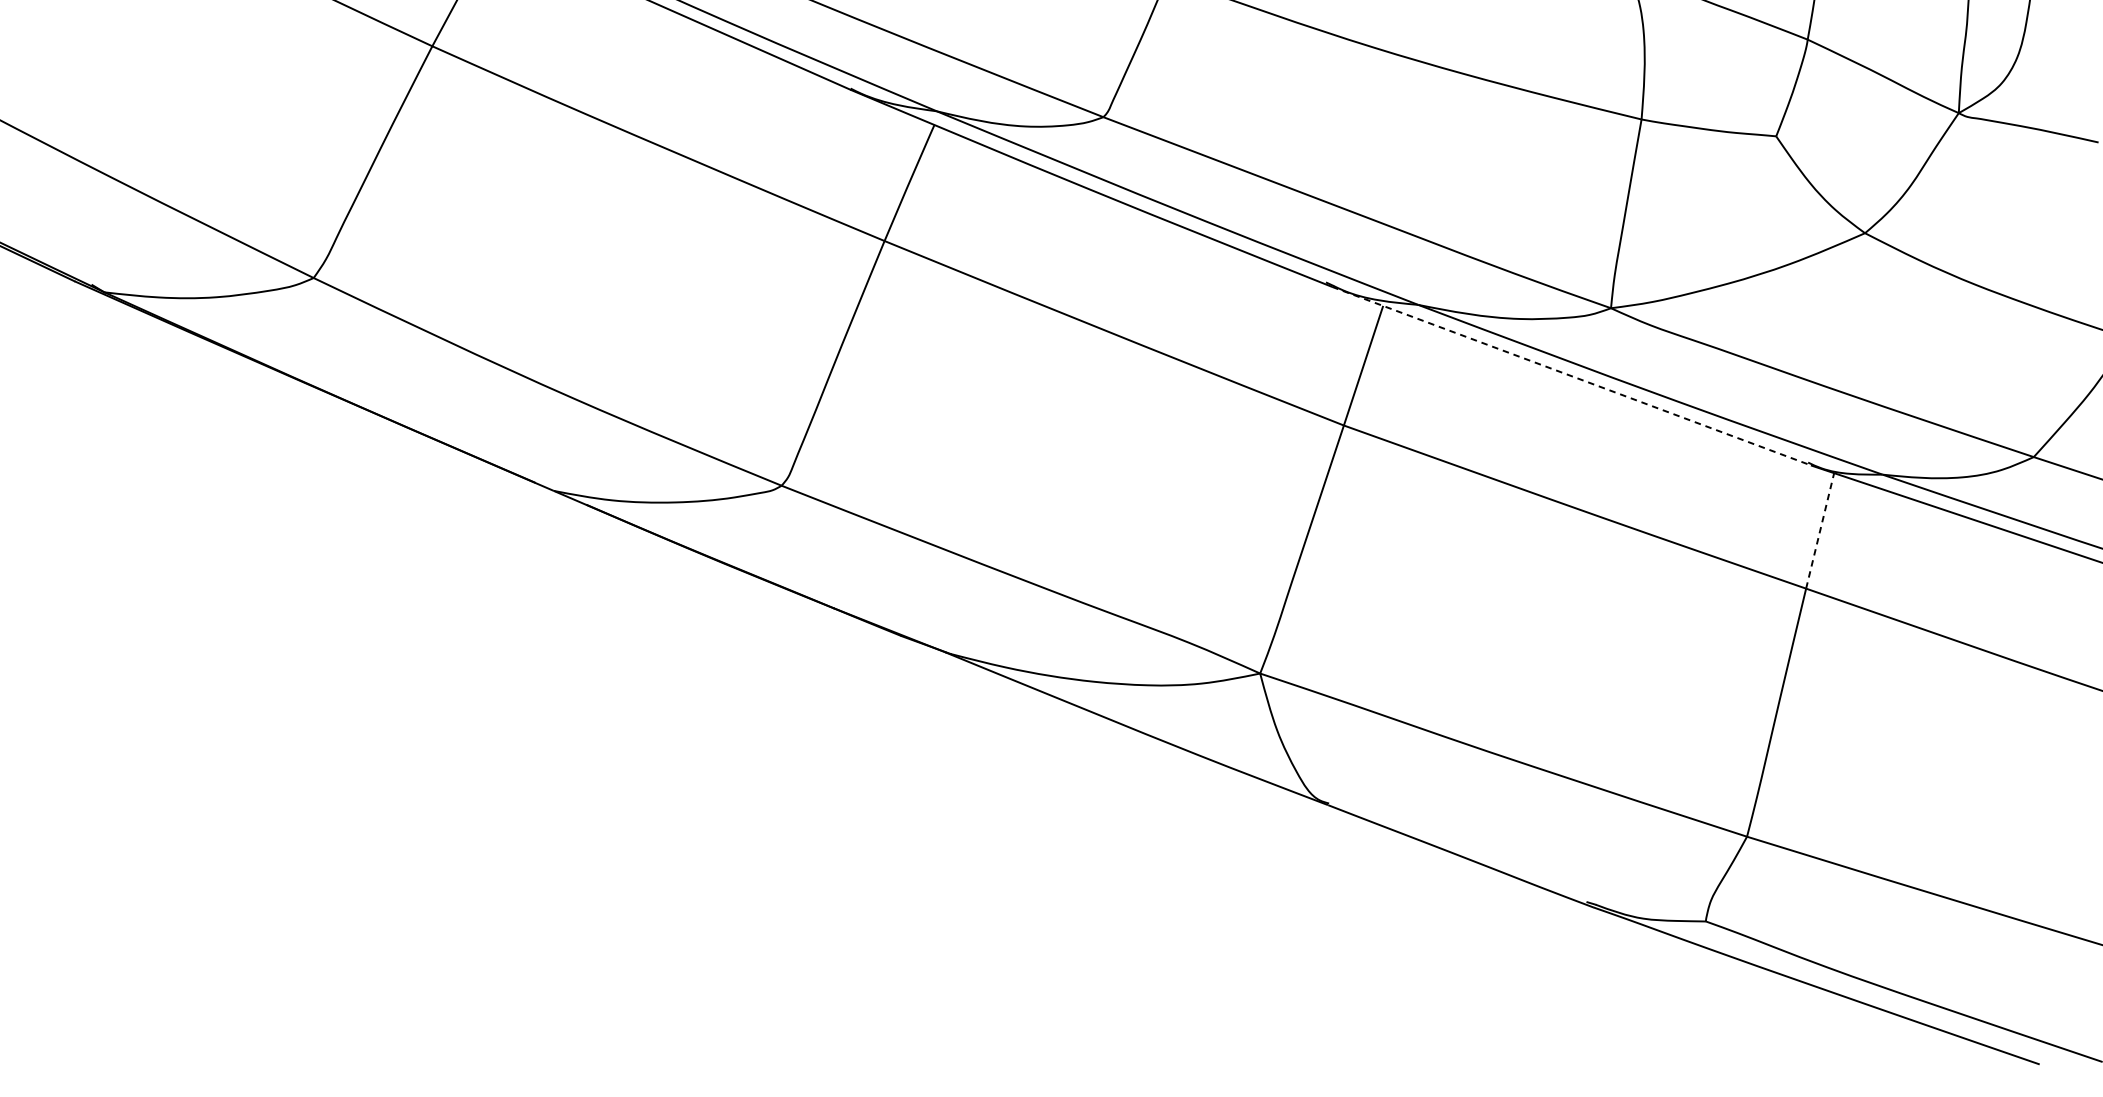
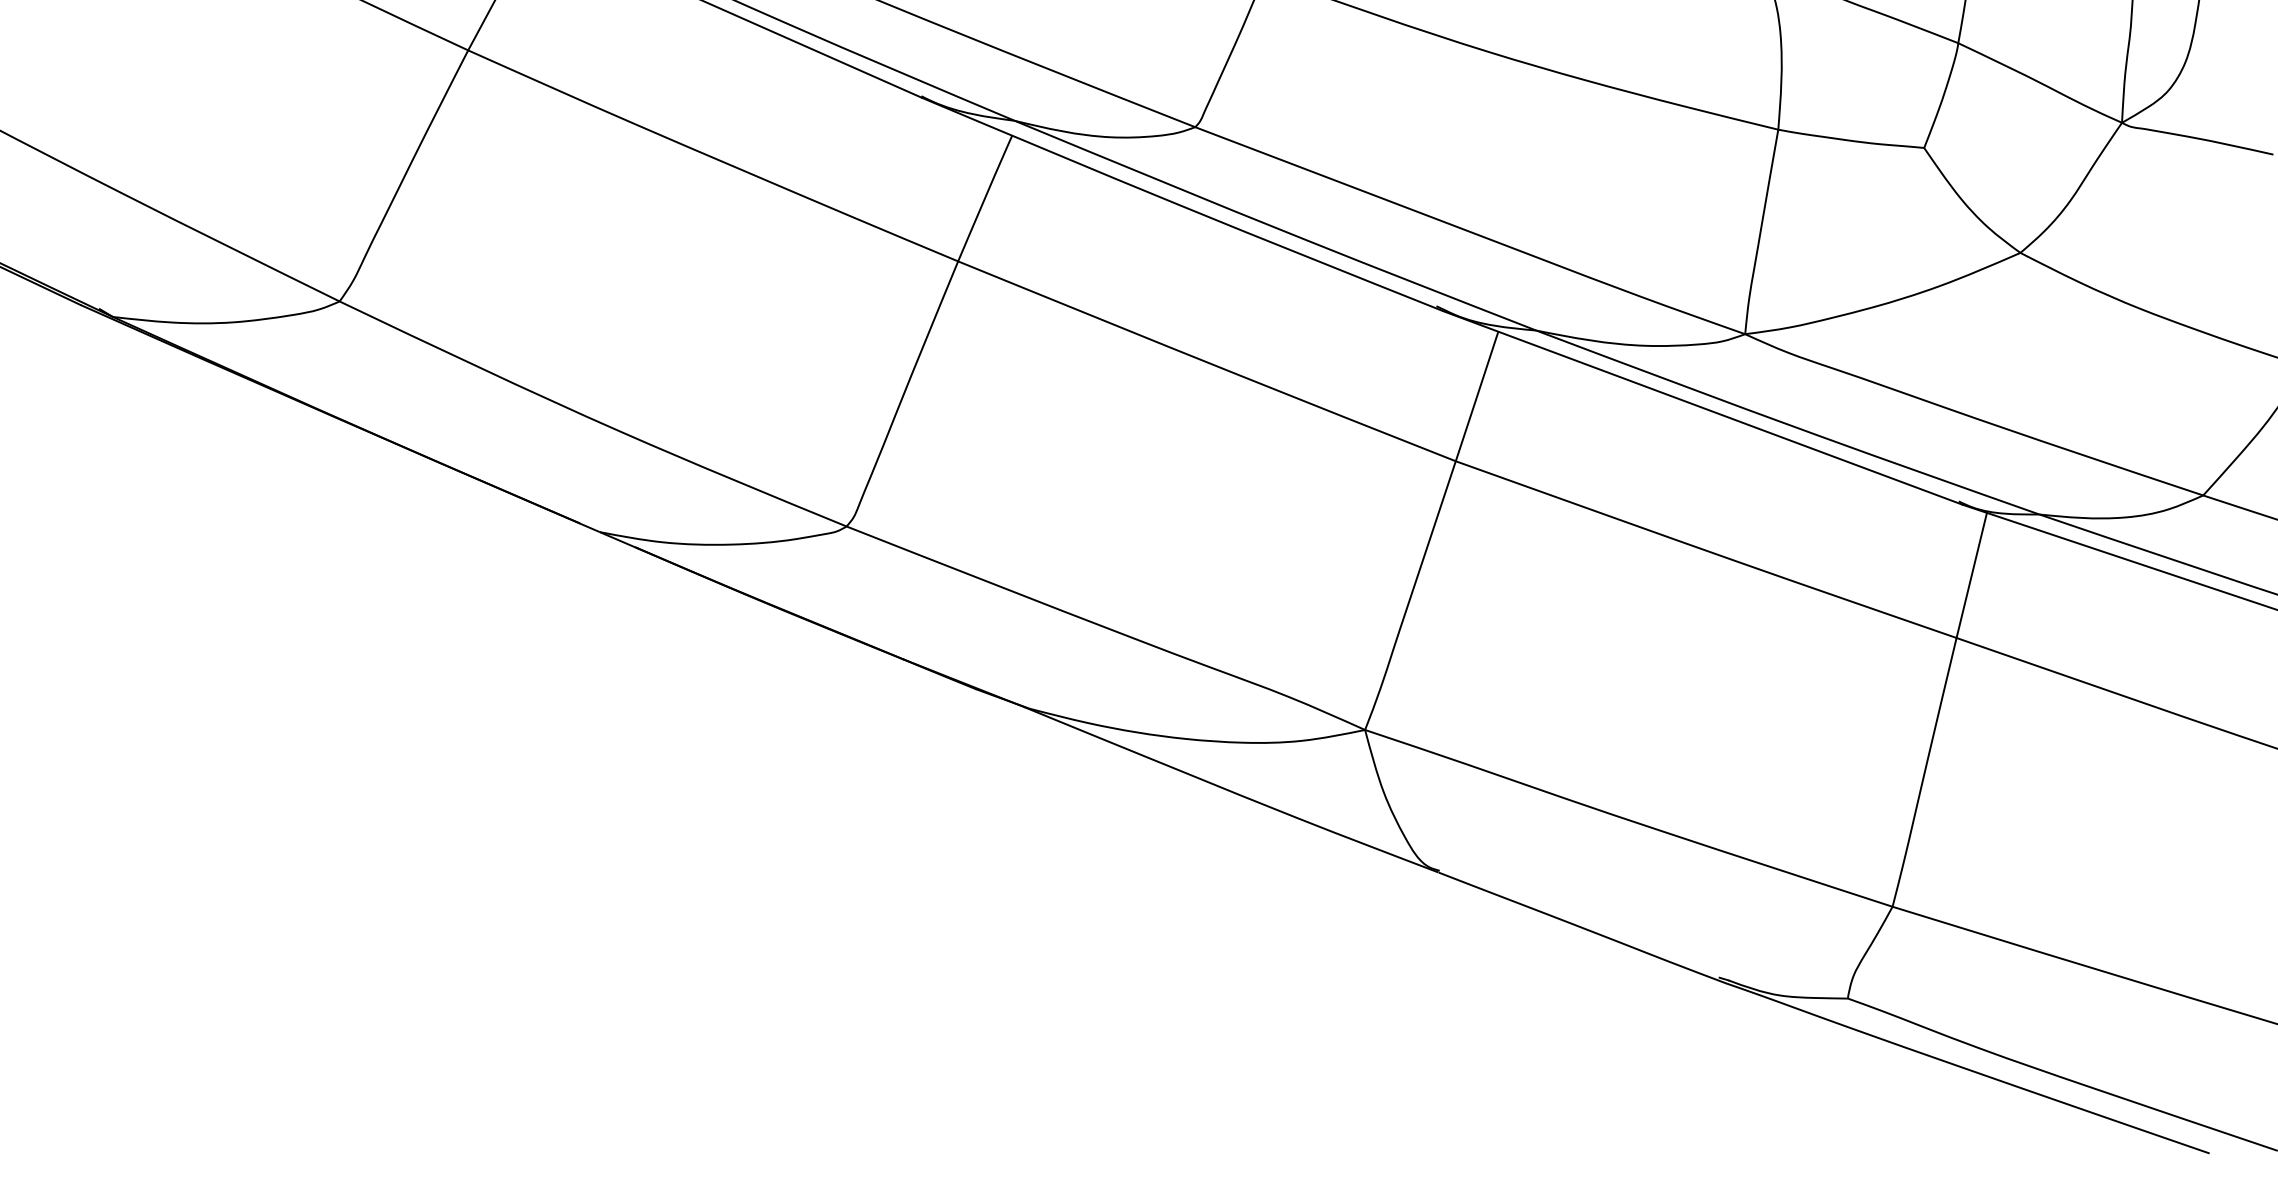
line: (1572, 376) -> (1703, 408), dashed -> solid
line: (1819, 530) -> (1971, 574), dashed -> solid

